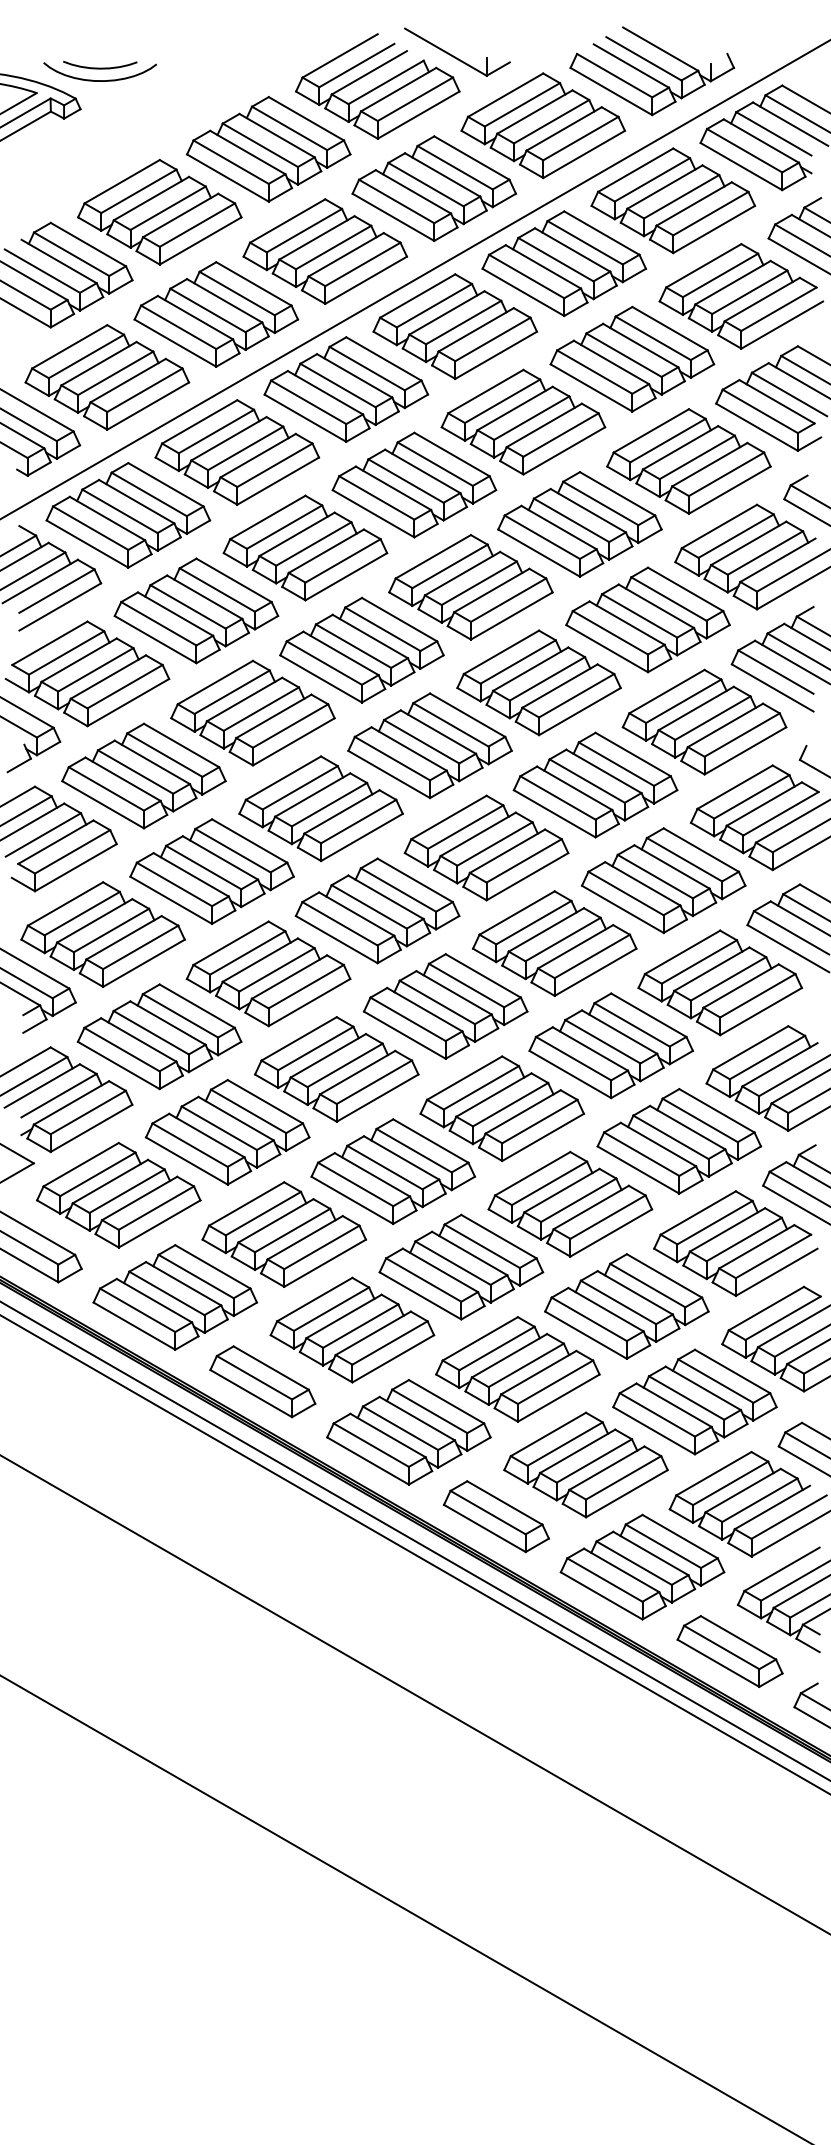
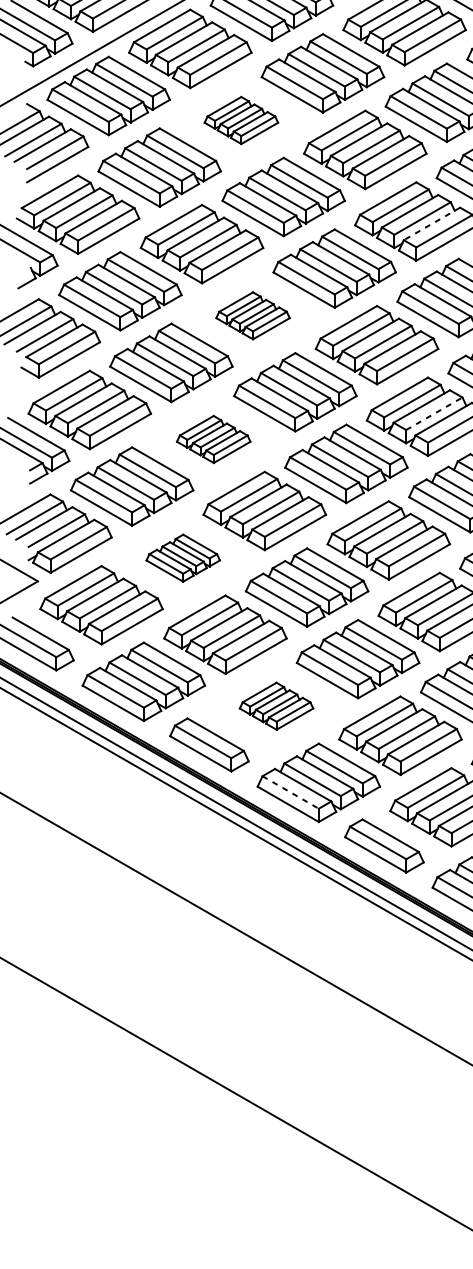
part: (305, 547) -> (241, 120), size x0.6
line: (559, 686) -> (431, 224), solid -> dashed
part: (320, 808) -> (252, 315), size x0.6
line: (563, 939) -> (434, 413), solid -> dashed
part: (268, 973) -> (213, 439), size x0.6
part: (227, 1132) -> (182, 558), size x0.6
part: (352, 1329) -> (276, 705), size x0.6
line: (371, 1445) -> (290, 792), solid -> dashed

